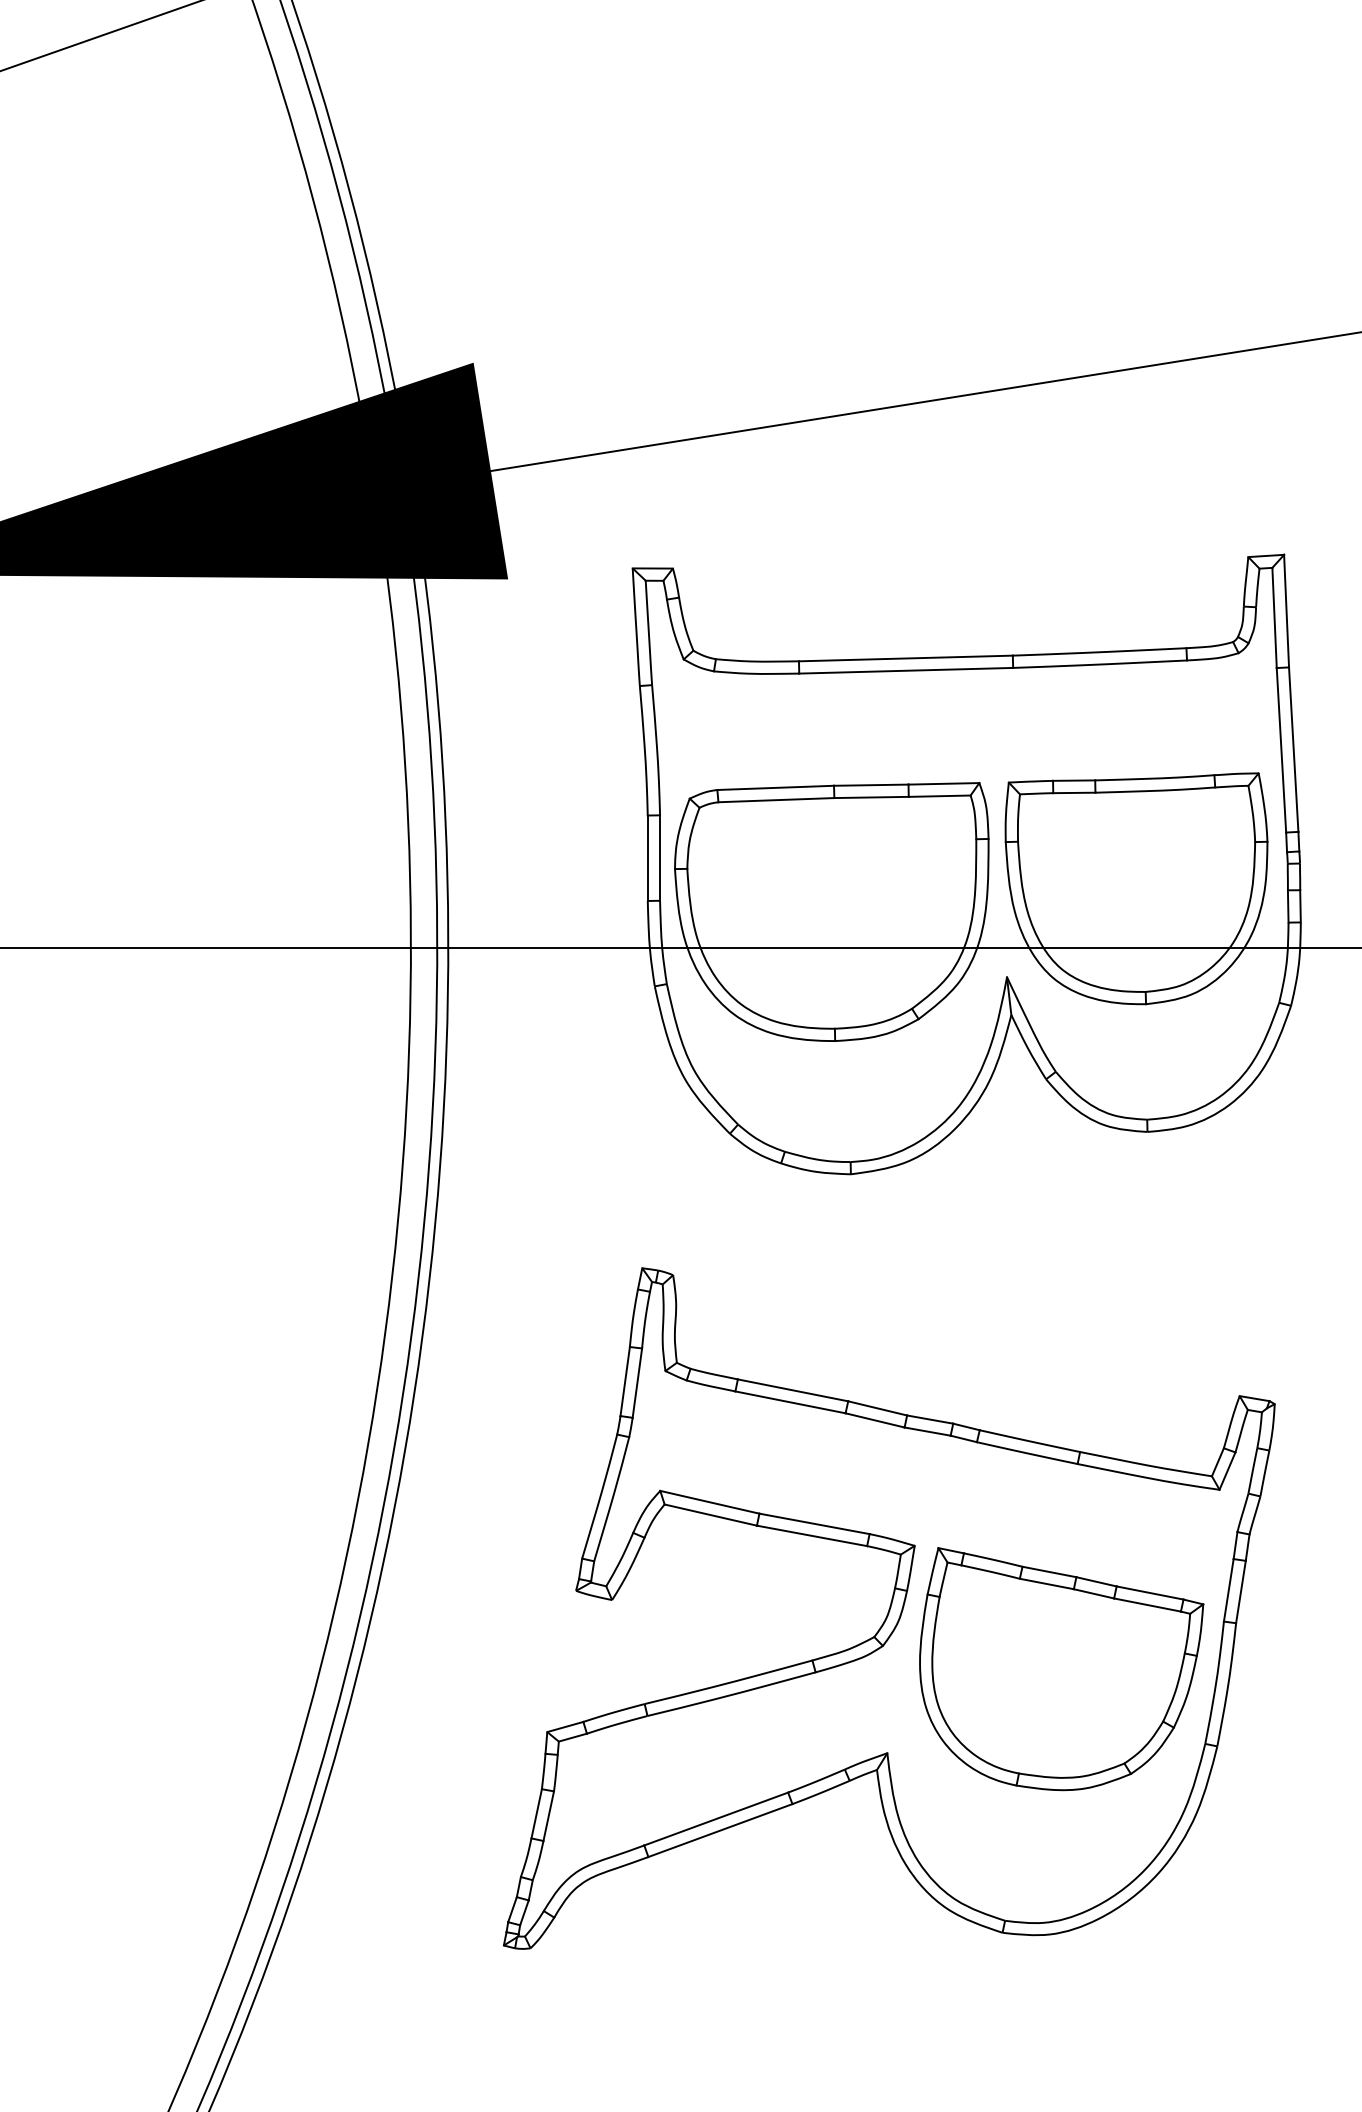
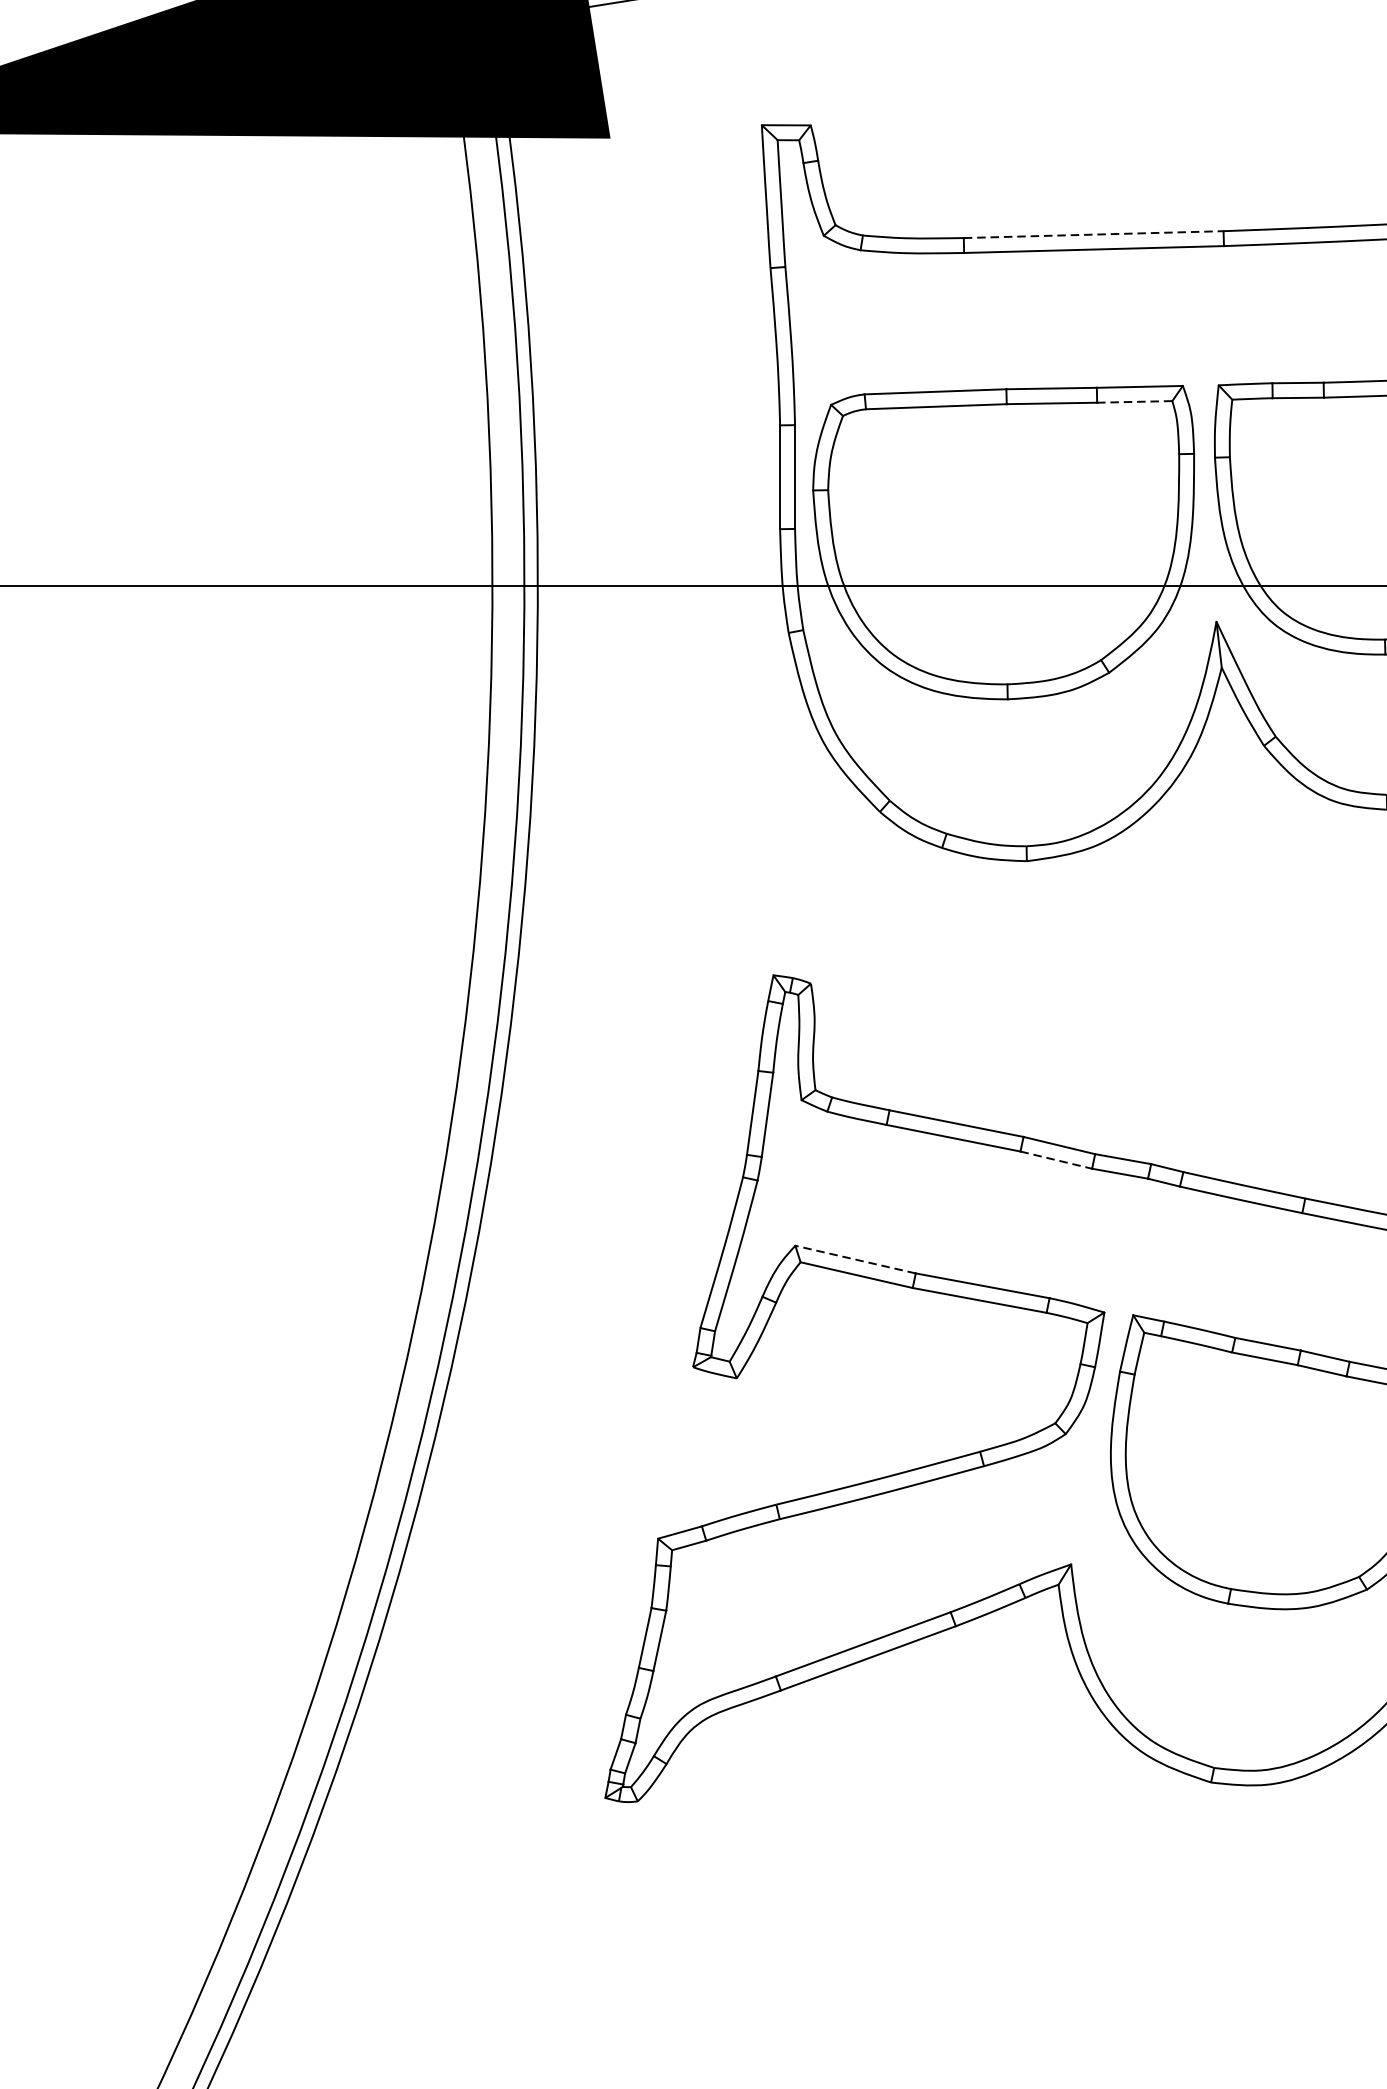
line: (905, 658) -> (1093, 234), solid -> dashed
line: (939, 796) -> (1134, 402), solid -> dashed
line: (875, 1420) -> (1056, 1160), solid -> dashed
line: (709, 1502) -> (855, 1259), solid -> dashed

